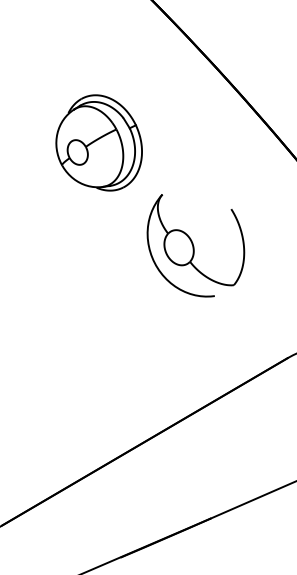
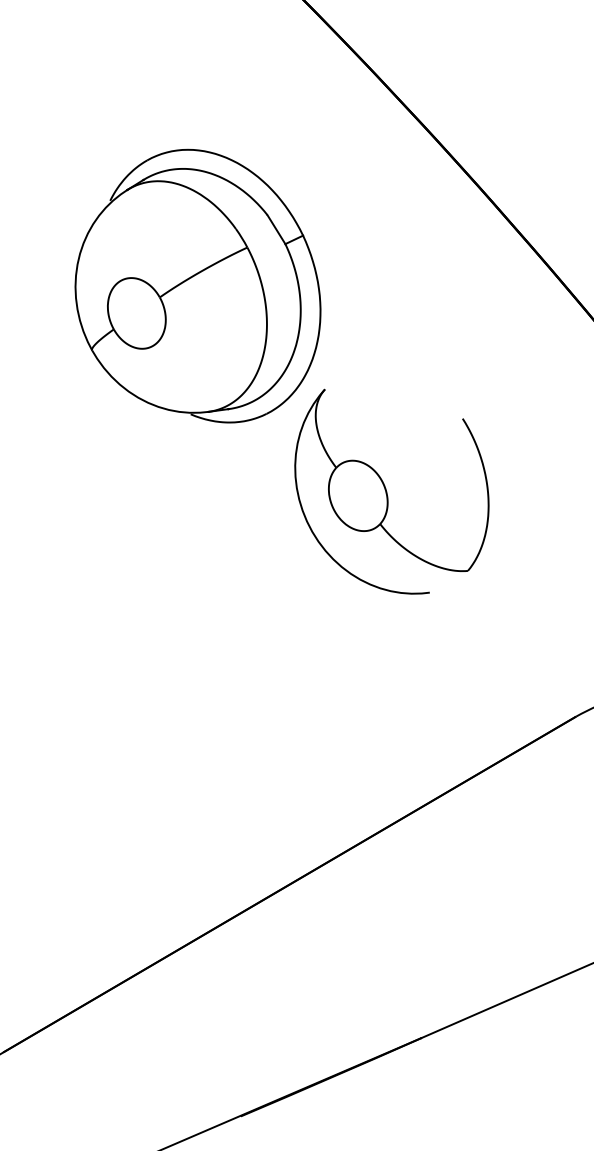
part: (99, 142) -> (198, 285), size x1.43

